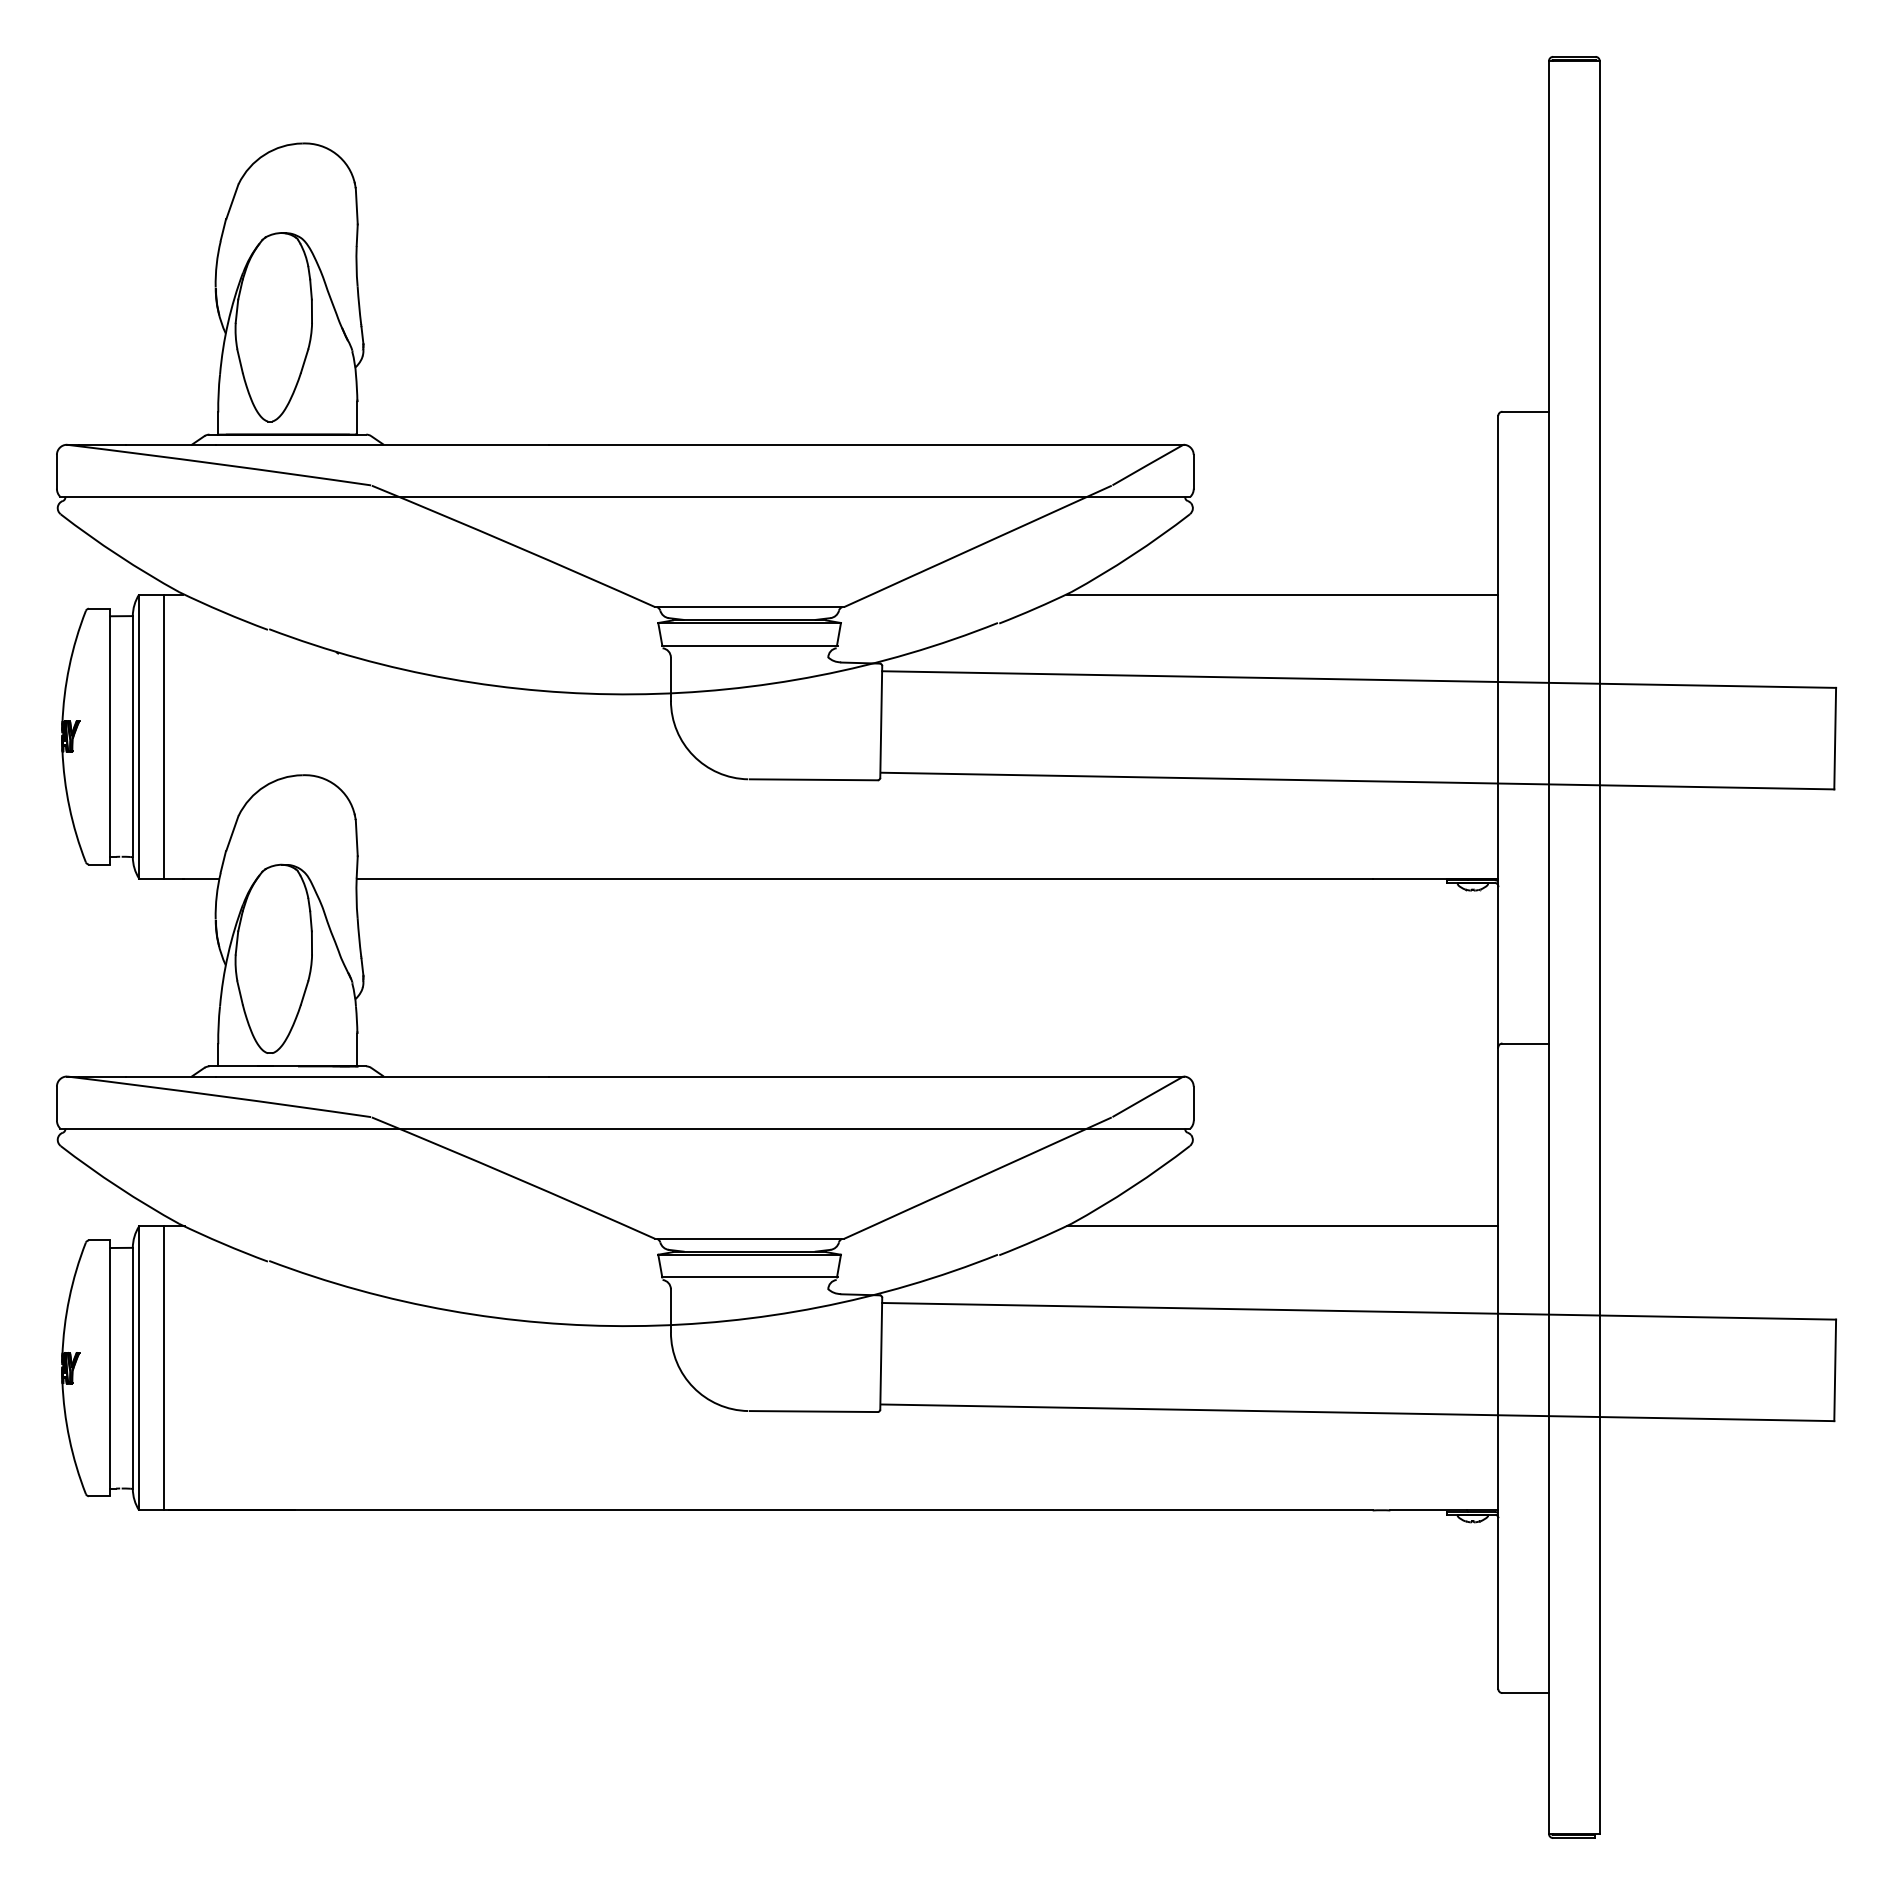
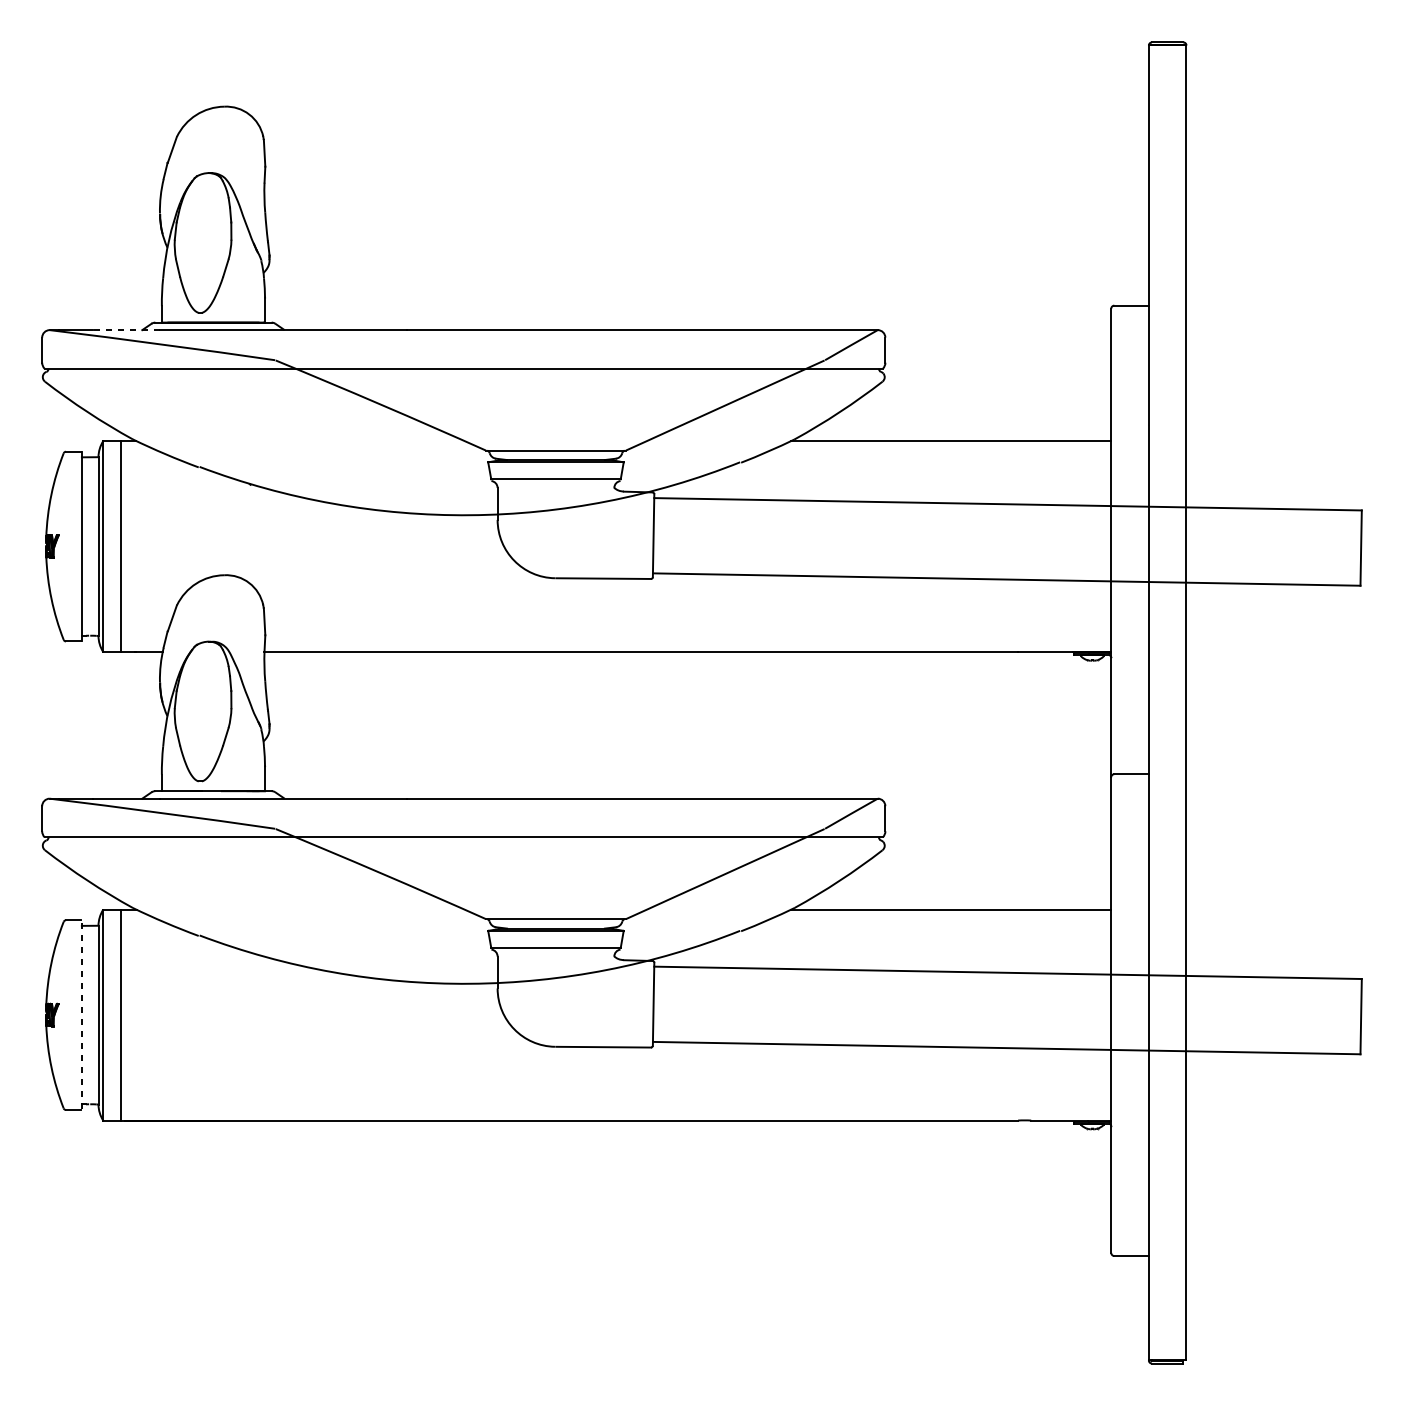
line: (170, 444) -> (126, 329), solid -> dashed
line: (110, 1367) -> (81, 1014), solid -> dashed

